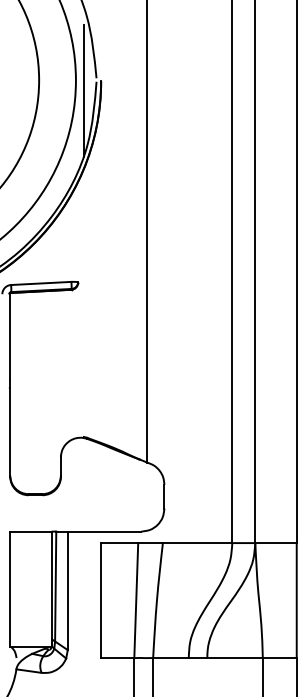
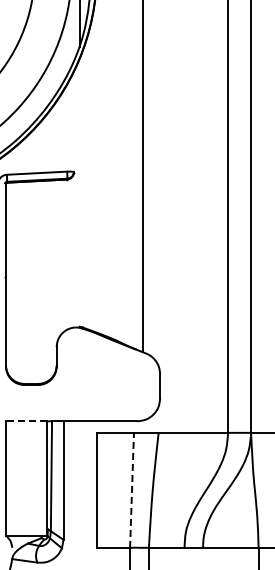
line: (30, 531) -> (26, 421), solid -> dashed
line: (136, 600) -> (132, 490), solid -> dashed

